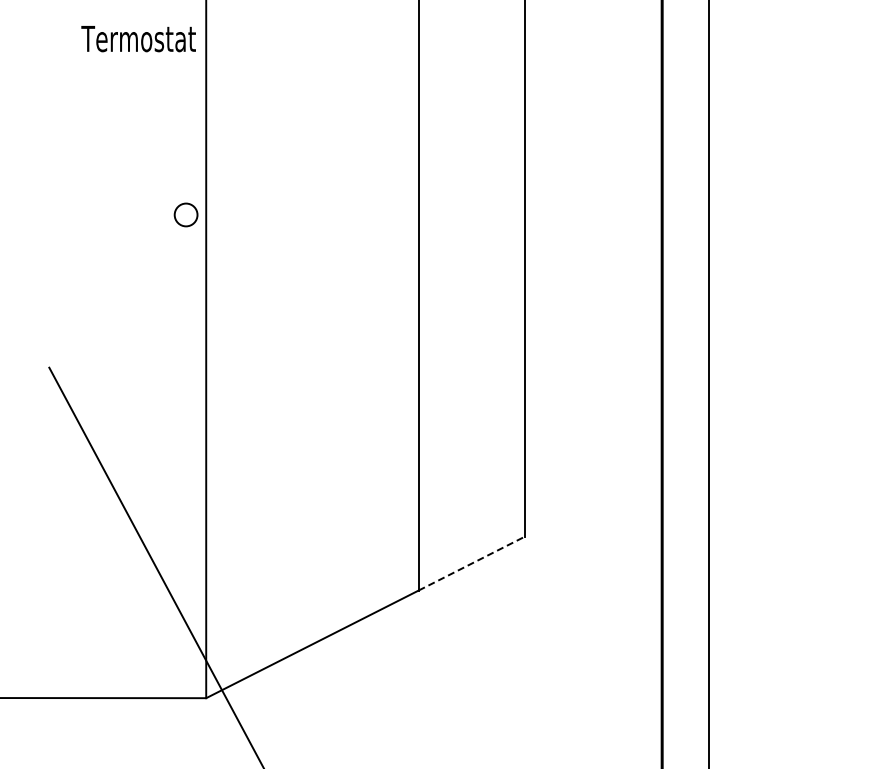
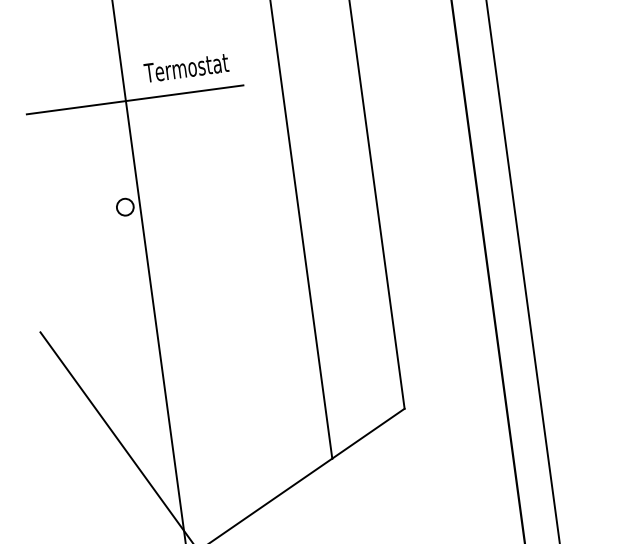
text: (138, 39) -> (186, 68), moved
line: (218, 72) -> (134, 99), added
line: (471, 563) -> (368, 433), dashed -> solid

